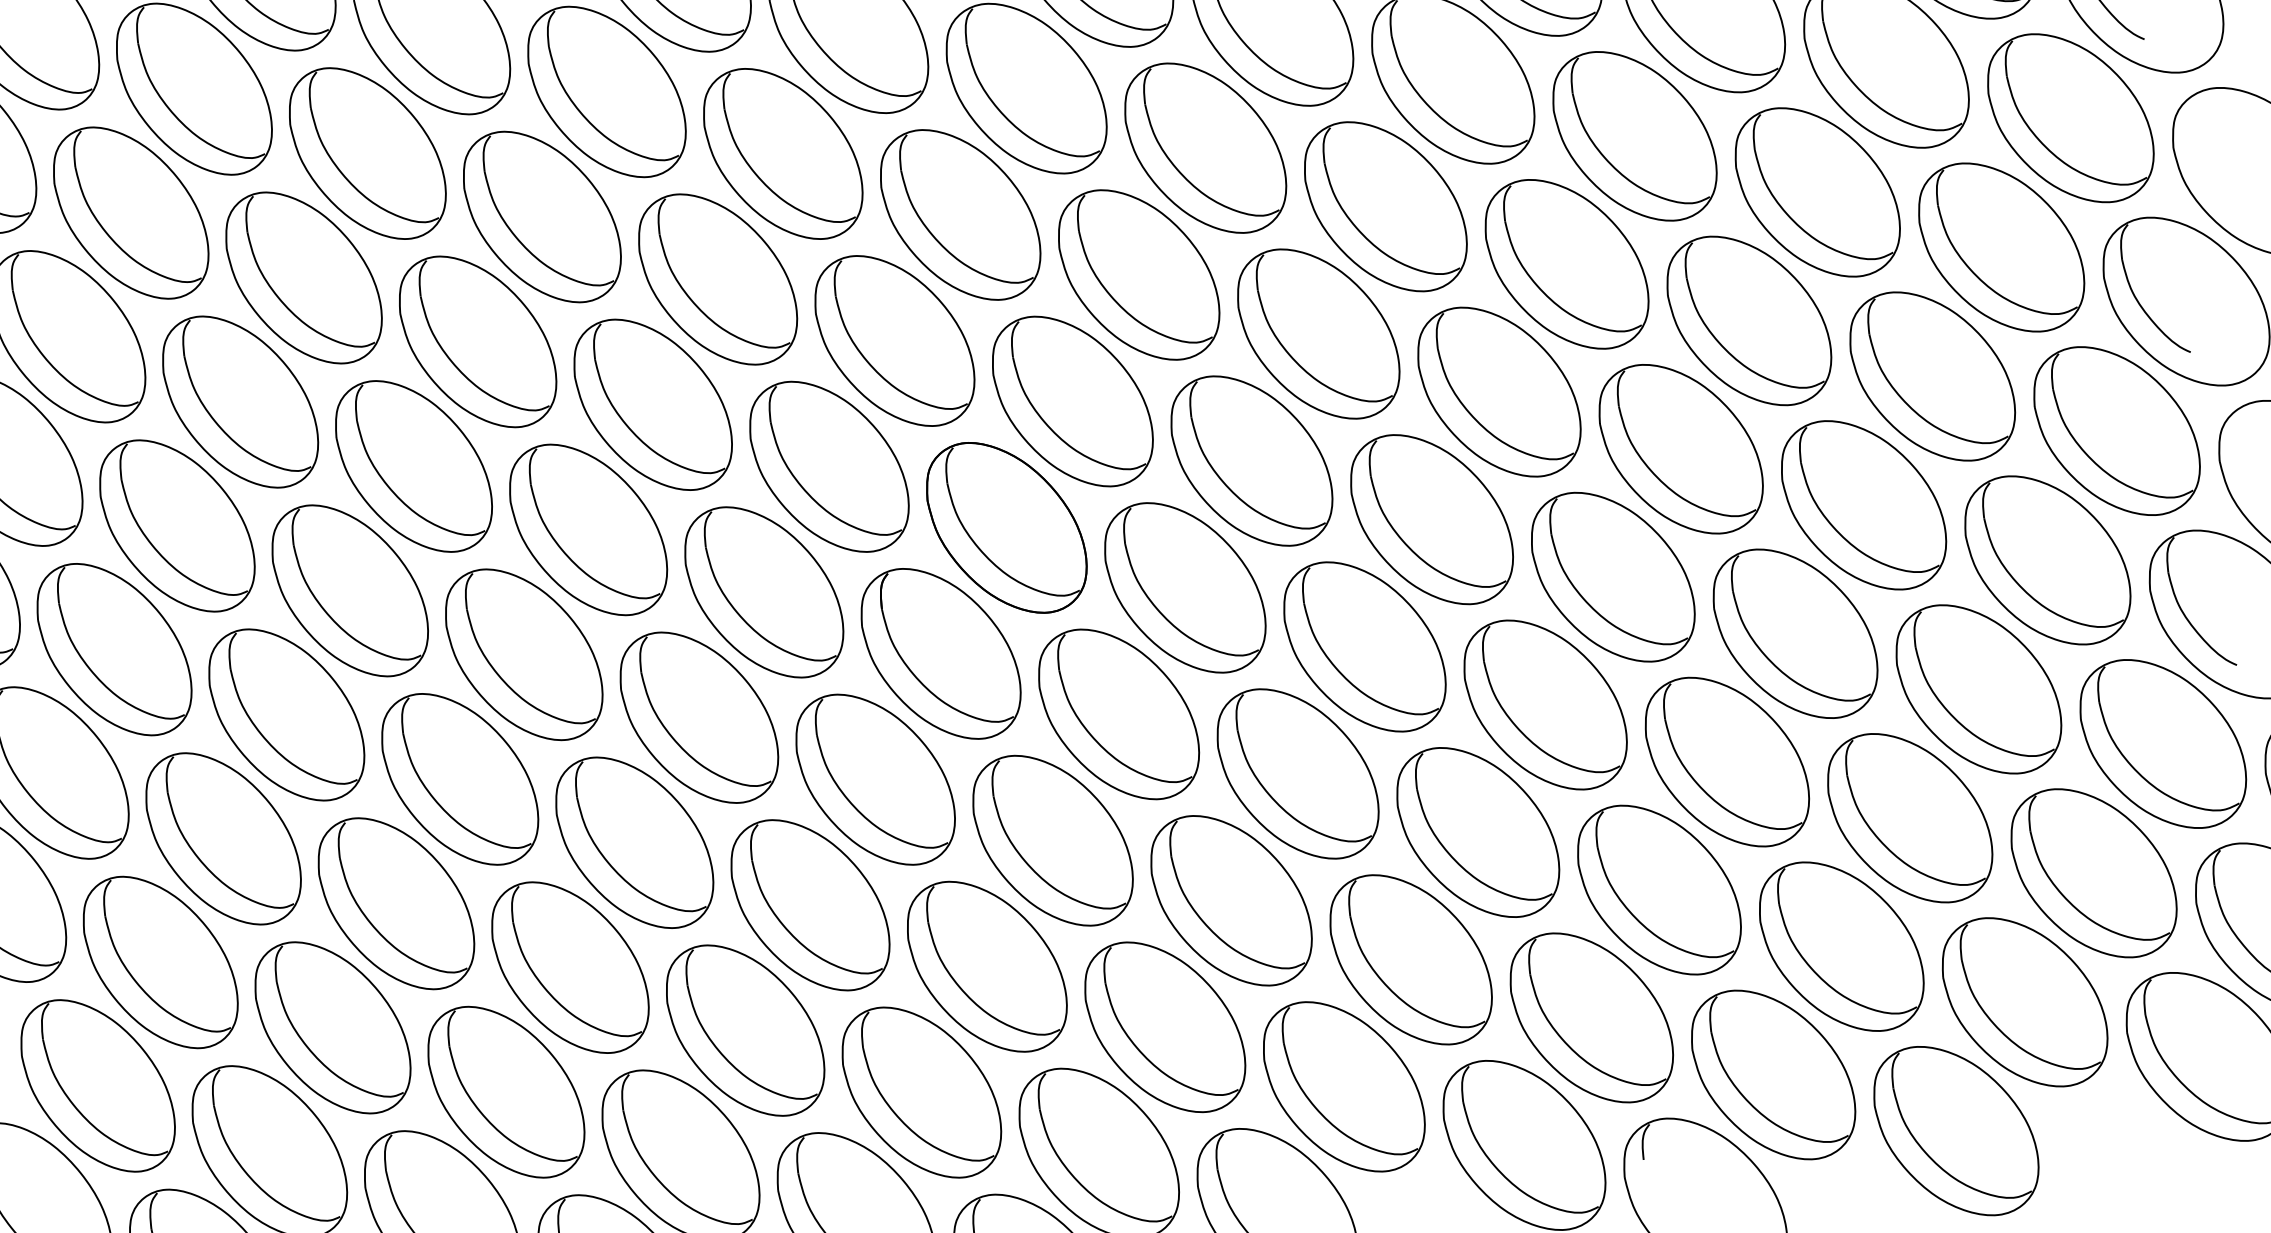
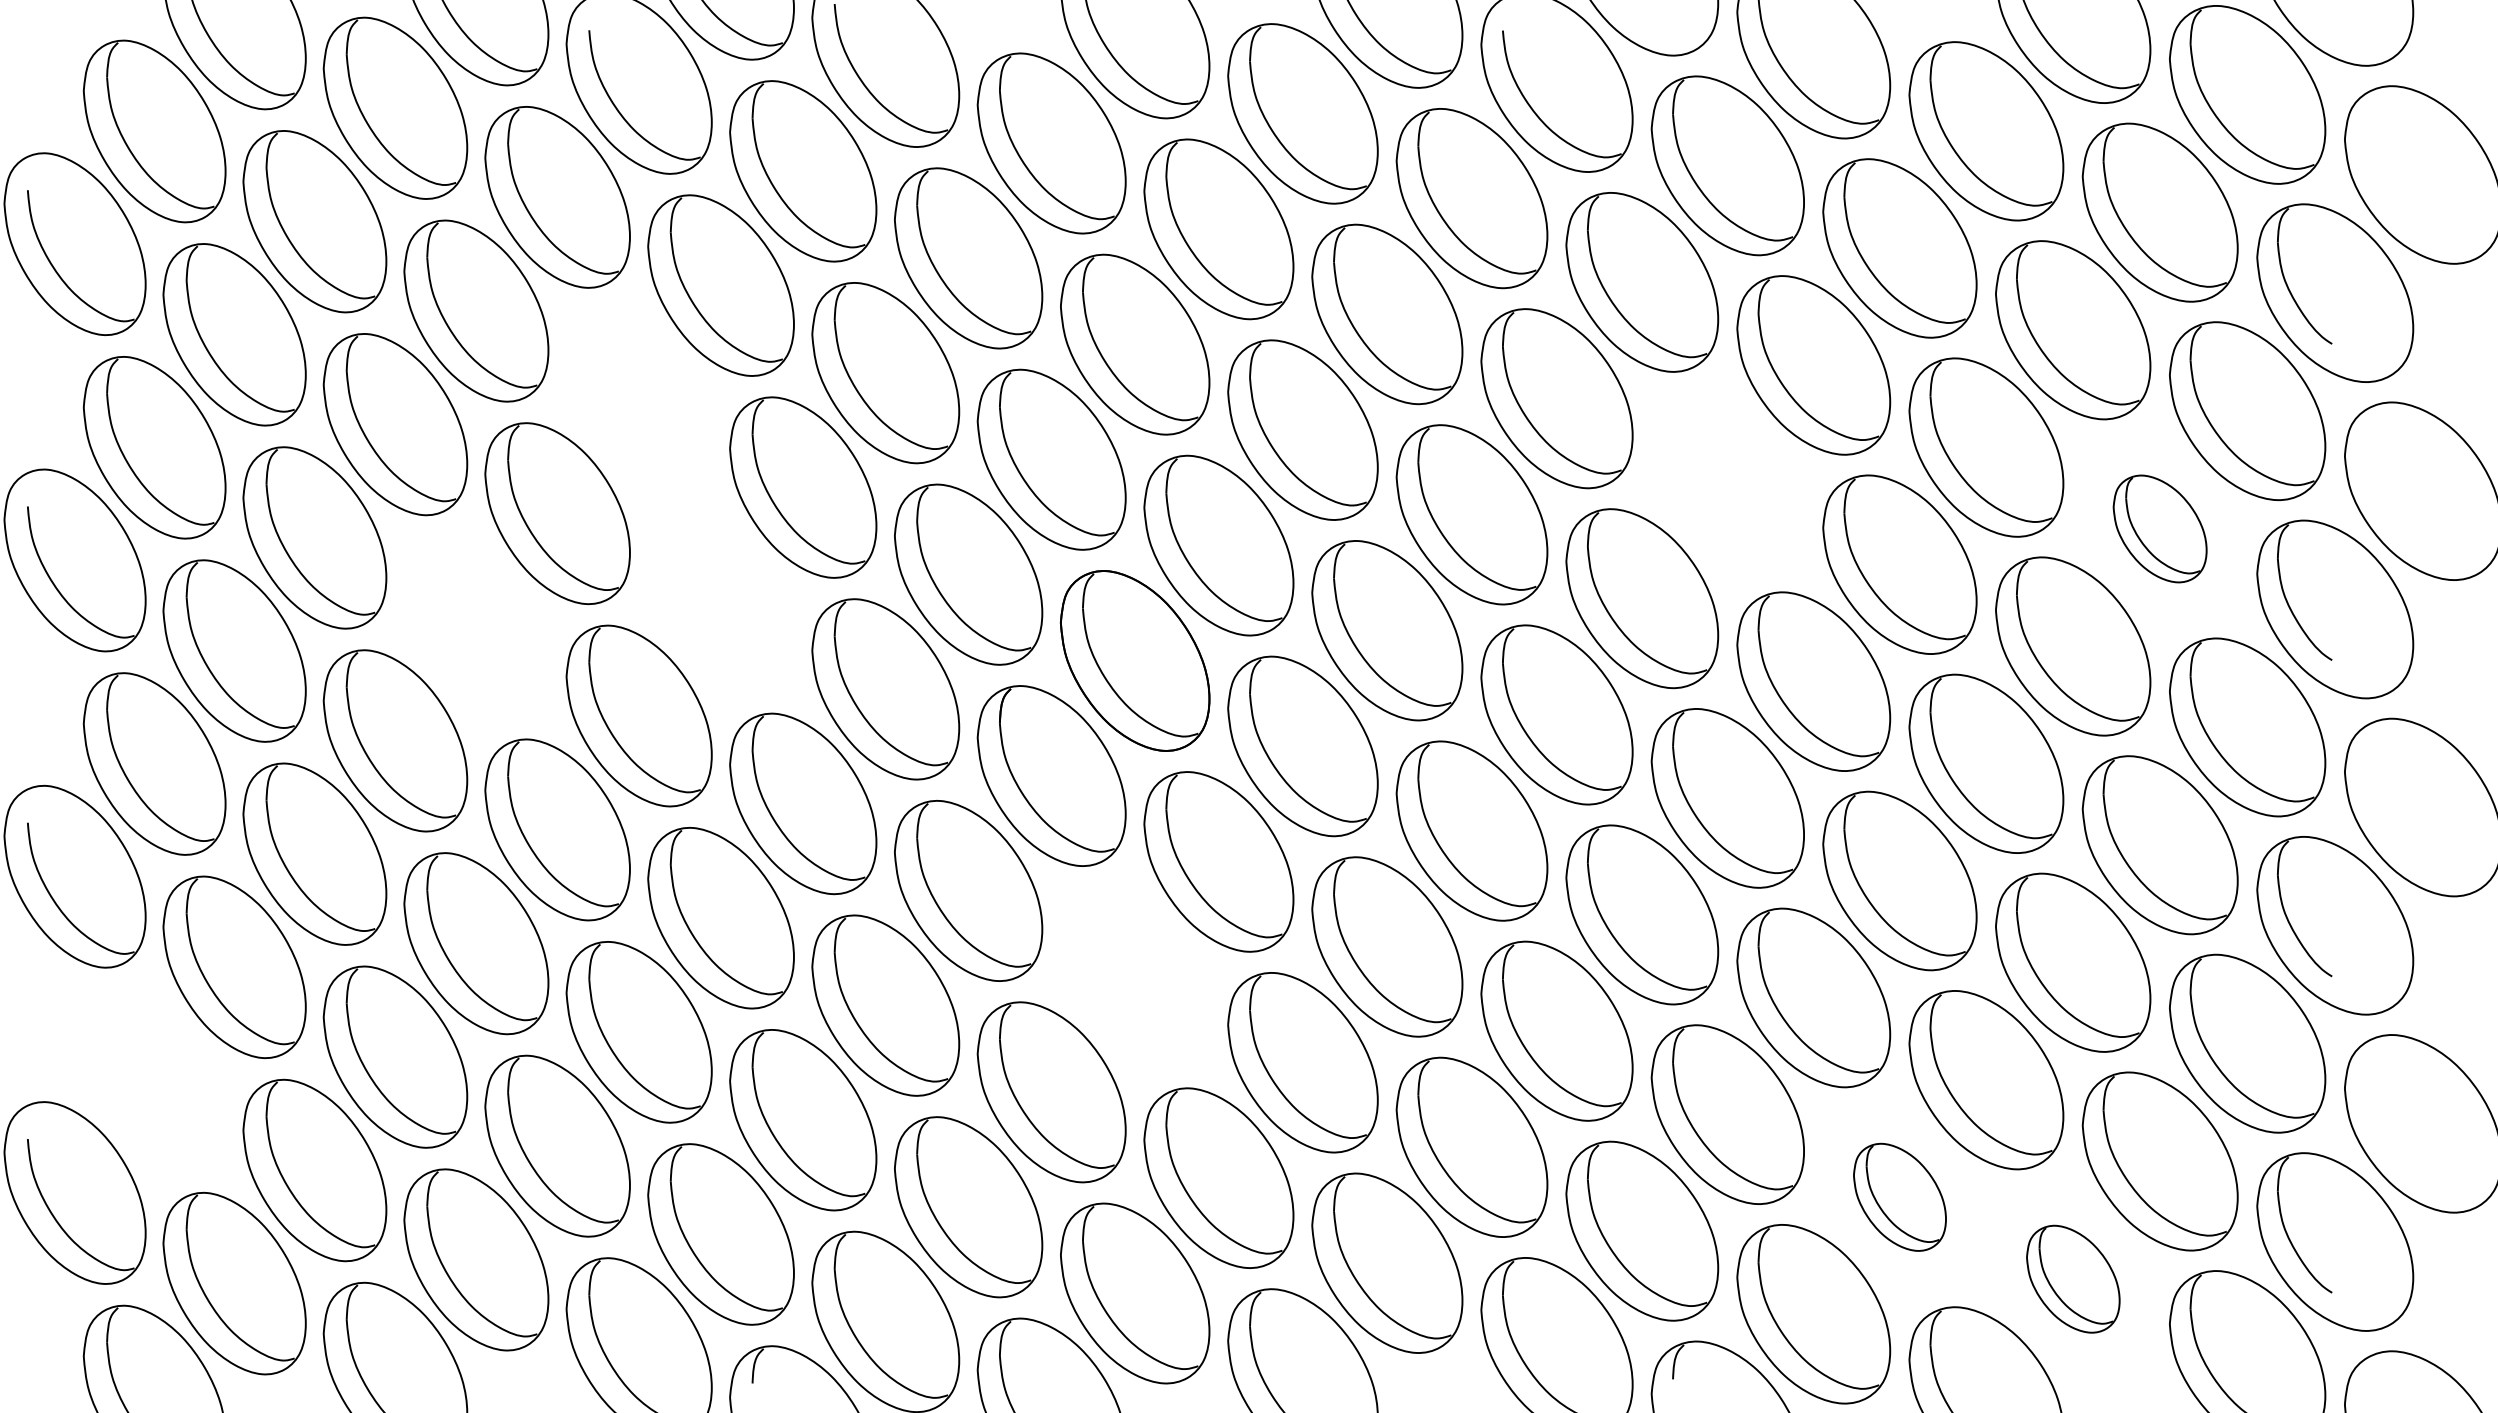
part: (2000, 247) -> (2159, 528), size x0.6
part: (1566, 263) -> (1727, 481), removed
part: (477, 341) -> (638, 399), removed
part: (587, 529) -> (720, 601), removed
part: (350, 589) -> (476, 626), removed
part: (1053, 840) -> (1135, 977), removed
part: (1841, 946) -> (1899, 1197), size x0.6
part: (2025, 1002) -> (2073, 1279), size x0.6
part: (97, 1086) -> (154, 1080), removed

